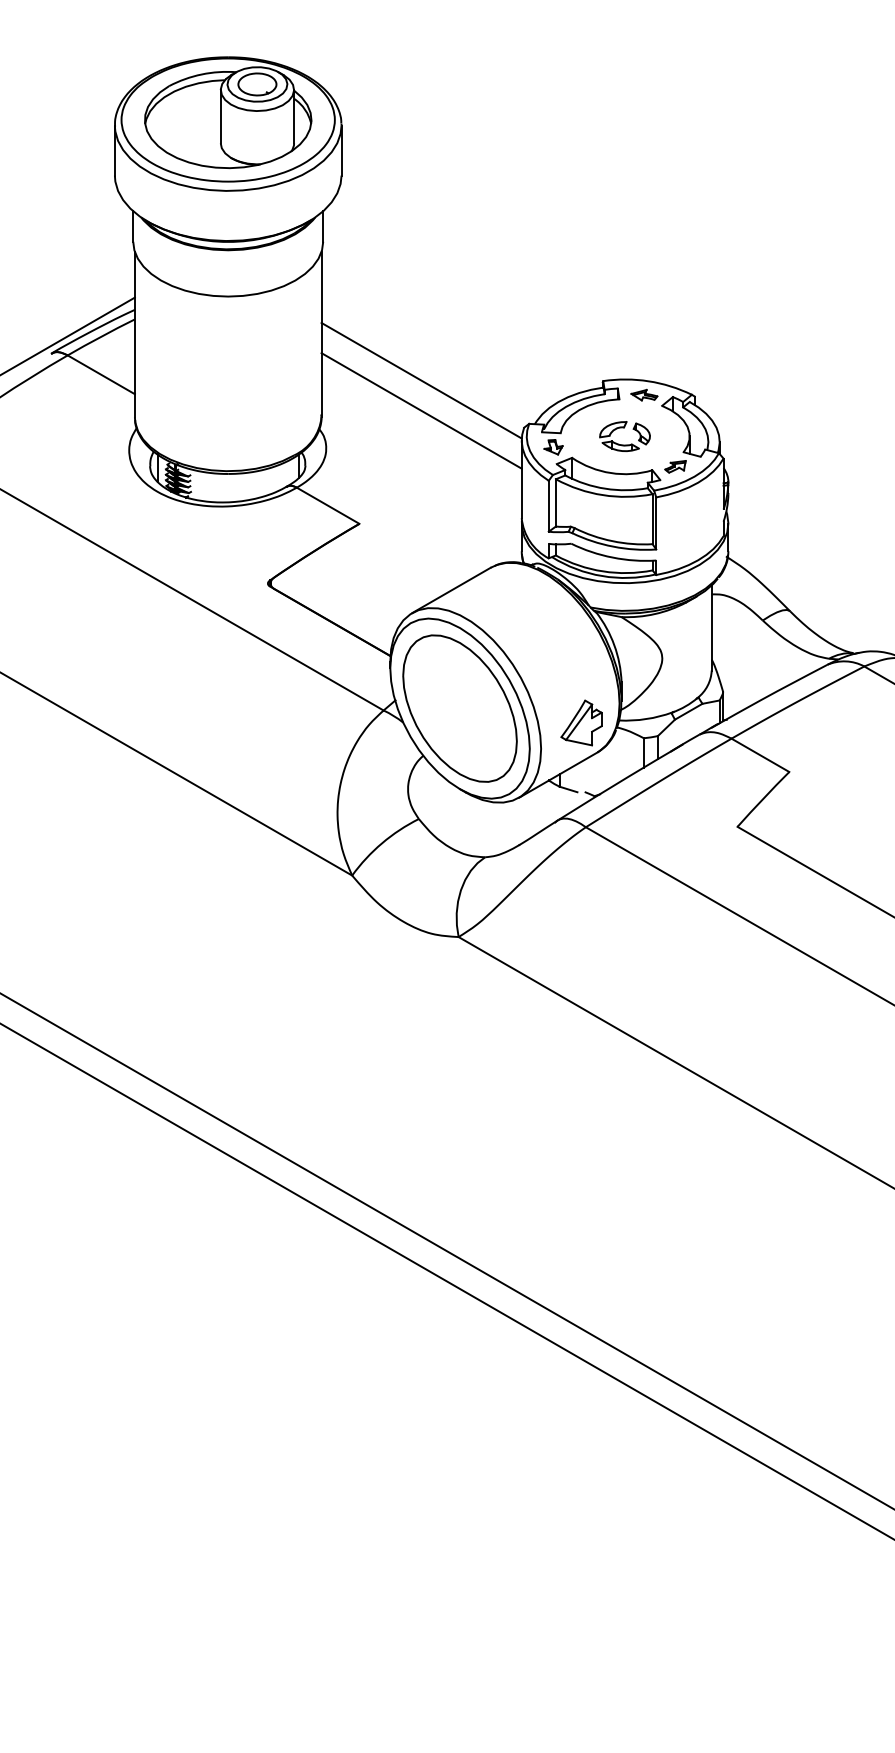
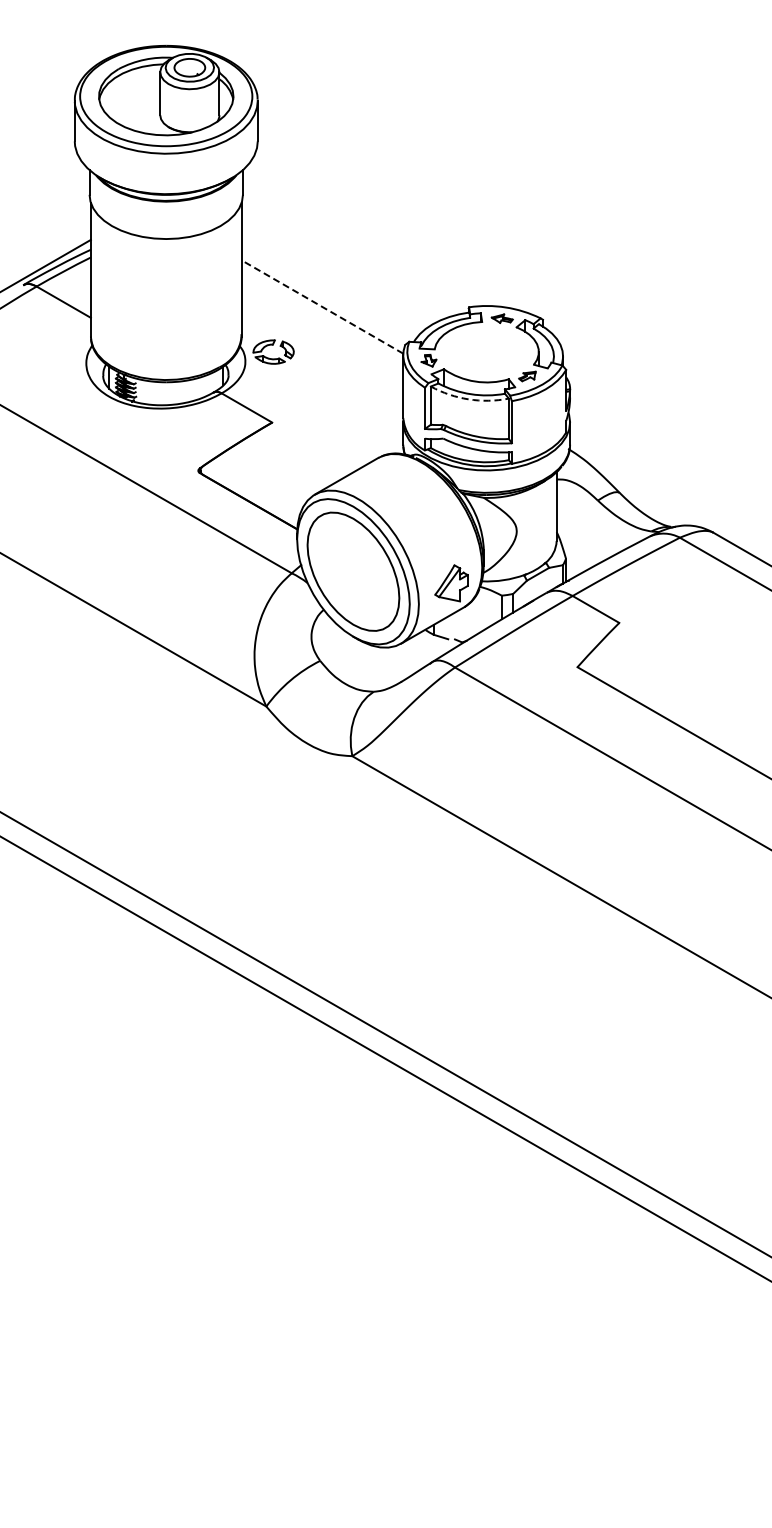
line: (421, 380) -> (322, 306), solid -> dashed
line: (421, 411) -> (322, 331), removed
part: (624, 435) -> (273, 351), moved
arc: (602, 495) -> (468, 399), solid -> dashed

